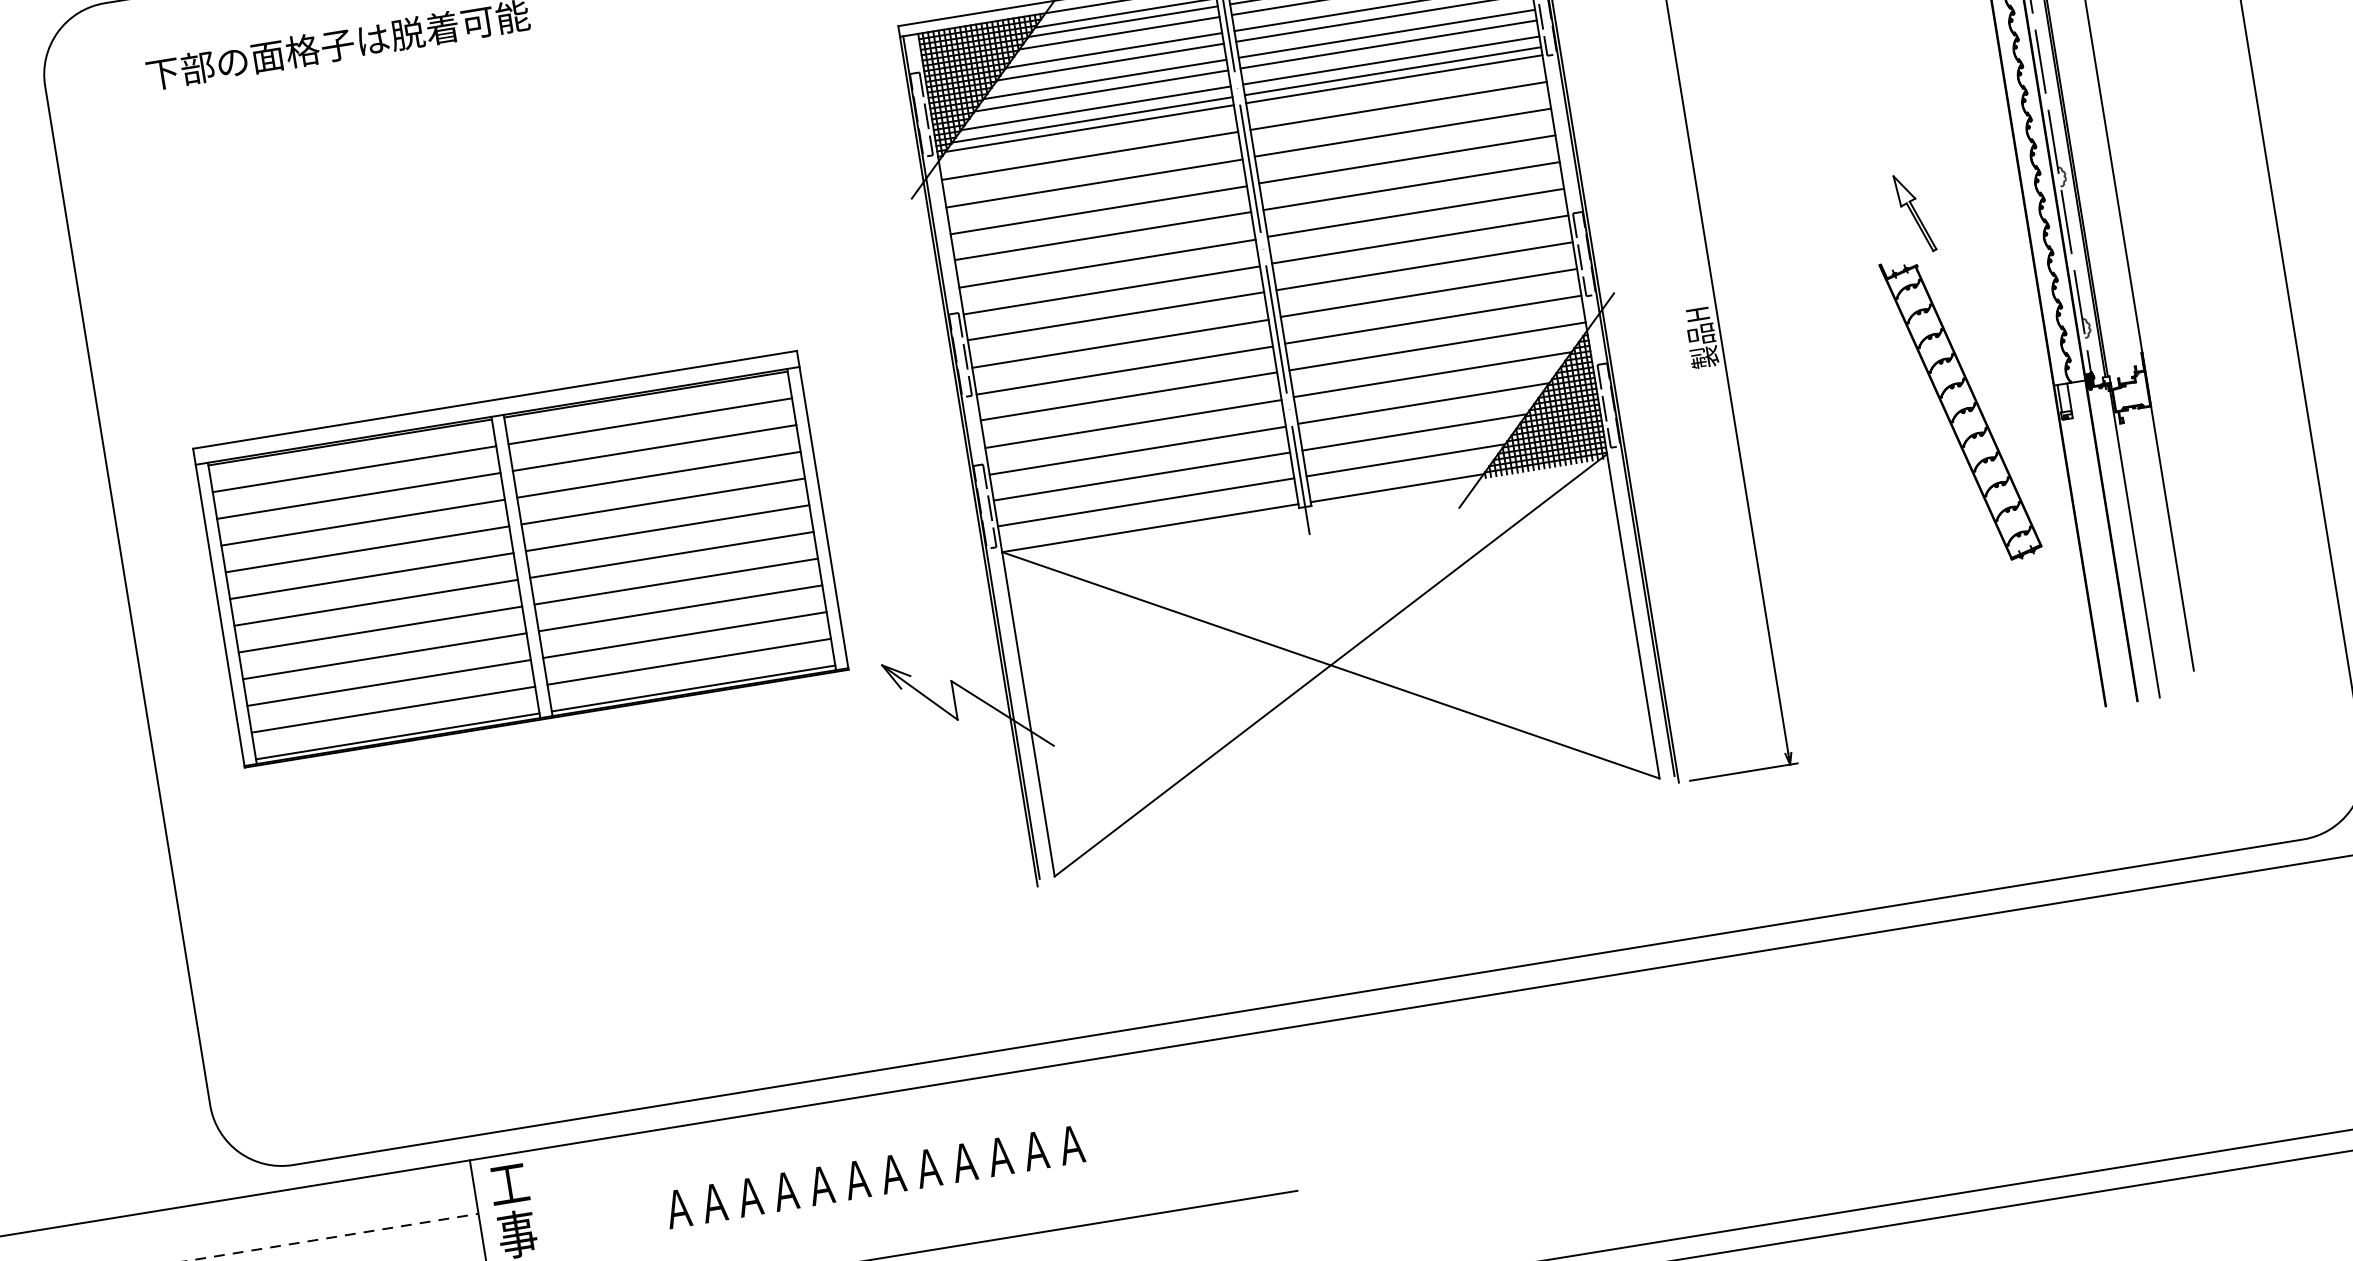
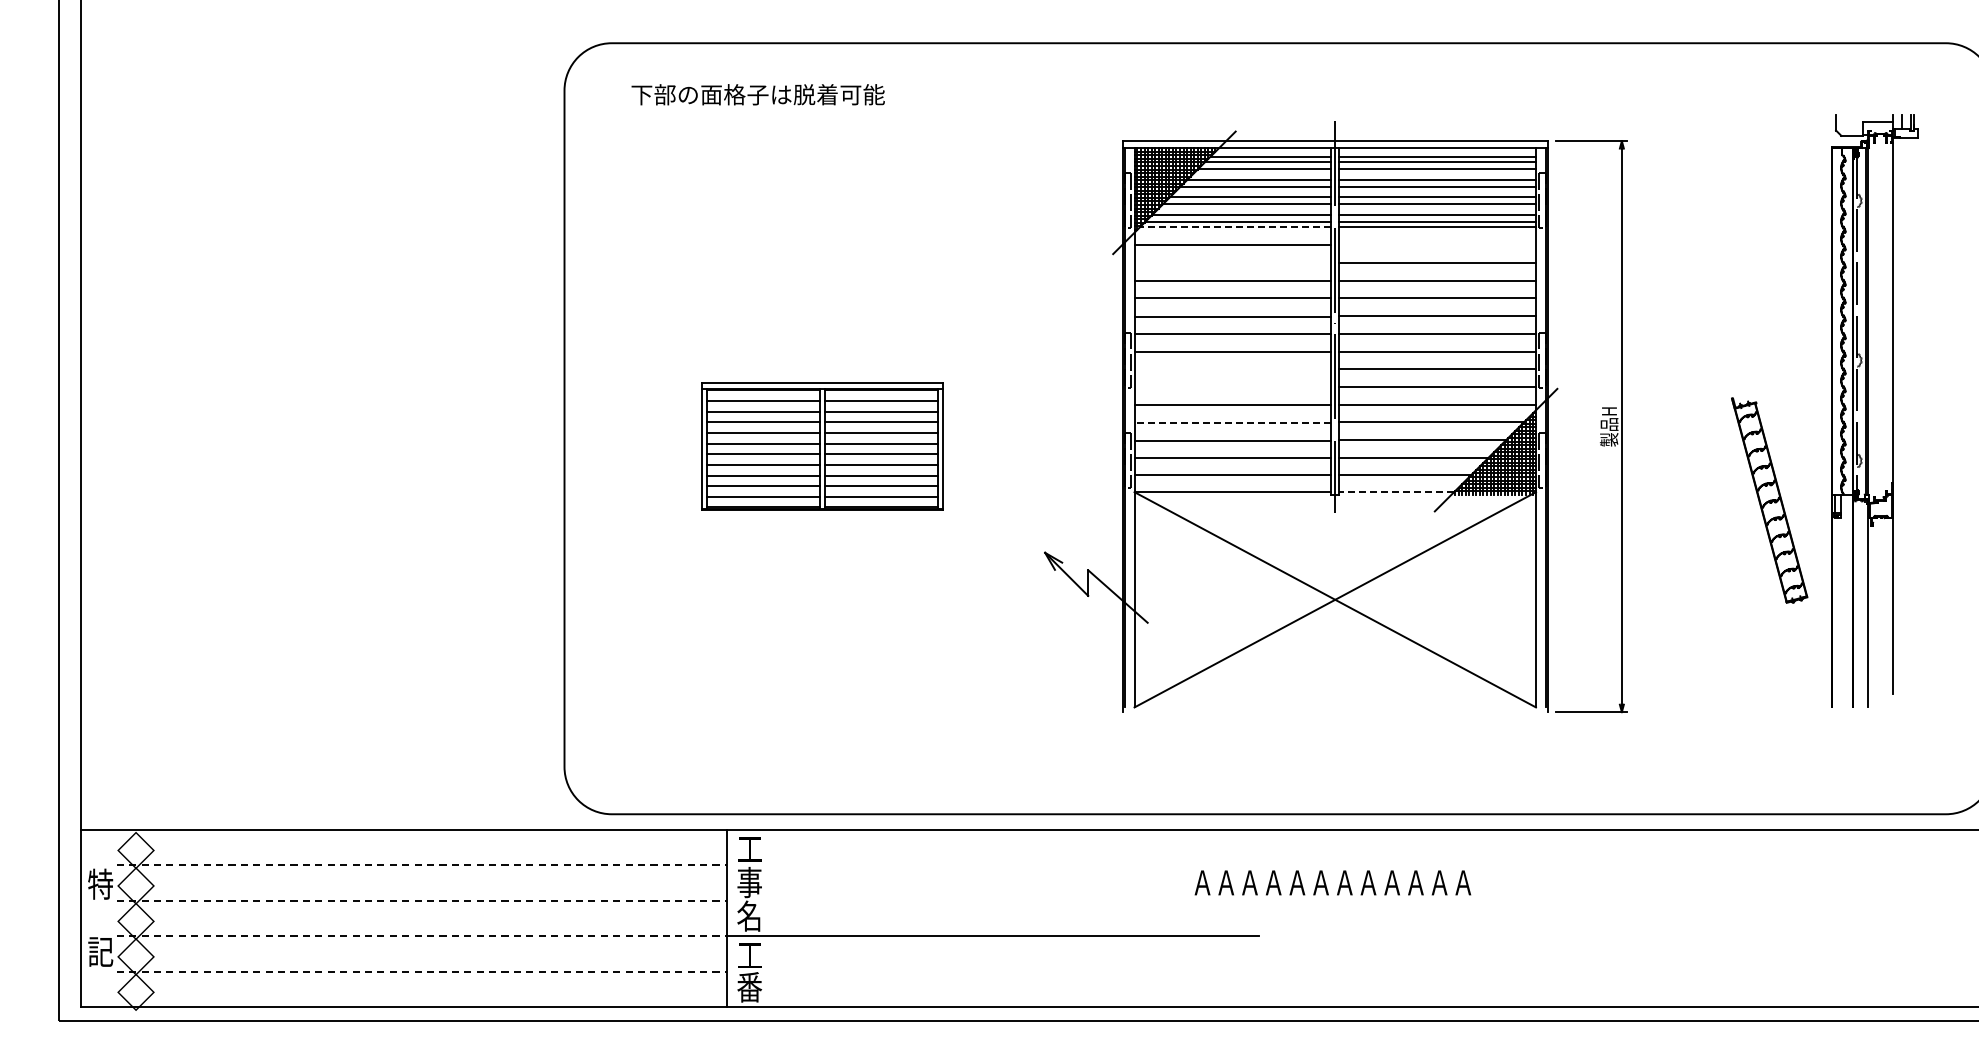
line: (1398, 106) -> (1437, 245), removed
line: (1089, 128) -> (1235, 227), solid -> dashed
line: (1093, 183) -> (1232, 263), removed
part: (1915, 213) -> (1760, 368), removed
line: (1119, 343) -> (1232, 369), removed
line: (1124, 370) -> (1232, 387), removed
line: (1132, 424) -> (1232, 423), solid -> dashed
line: (1396, 488) -> (1396, 492), solid -> dashed
part: (520, 559) -> (822, 446), size x0.6
text: (874, 1176) -> (1332, 882), moved

